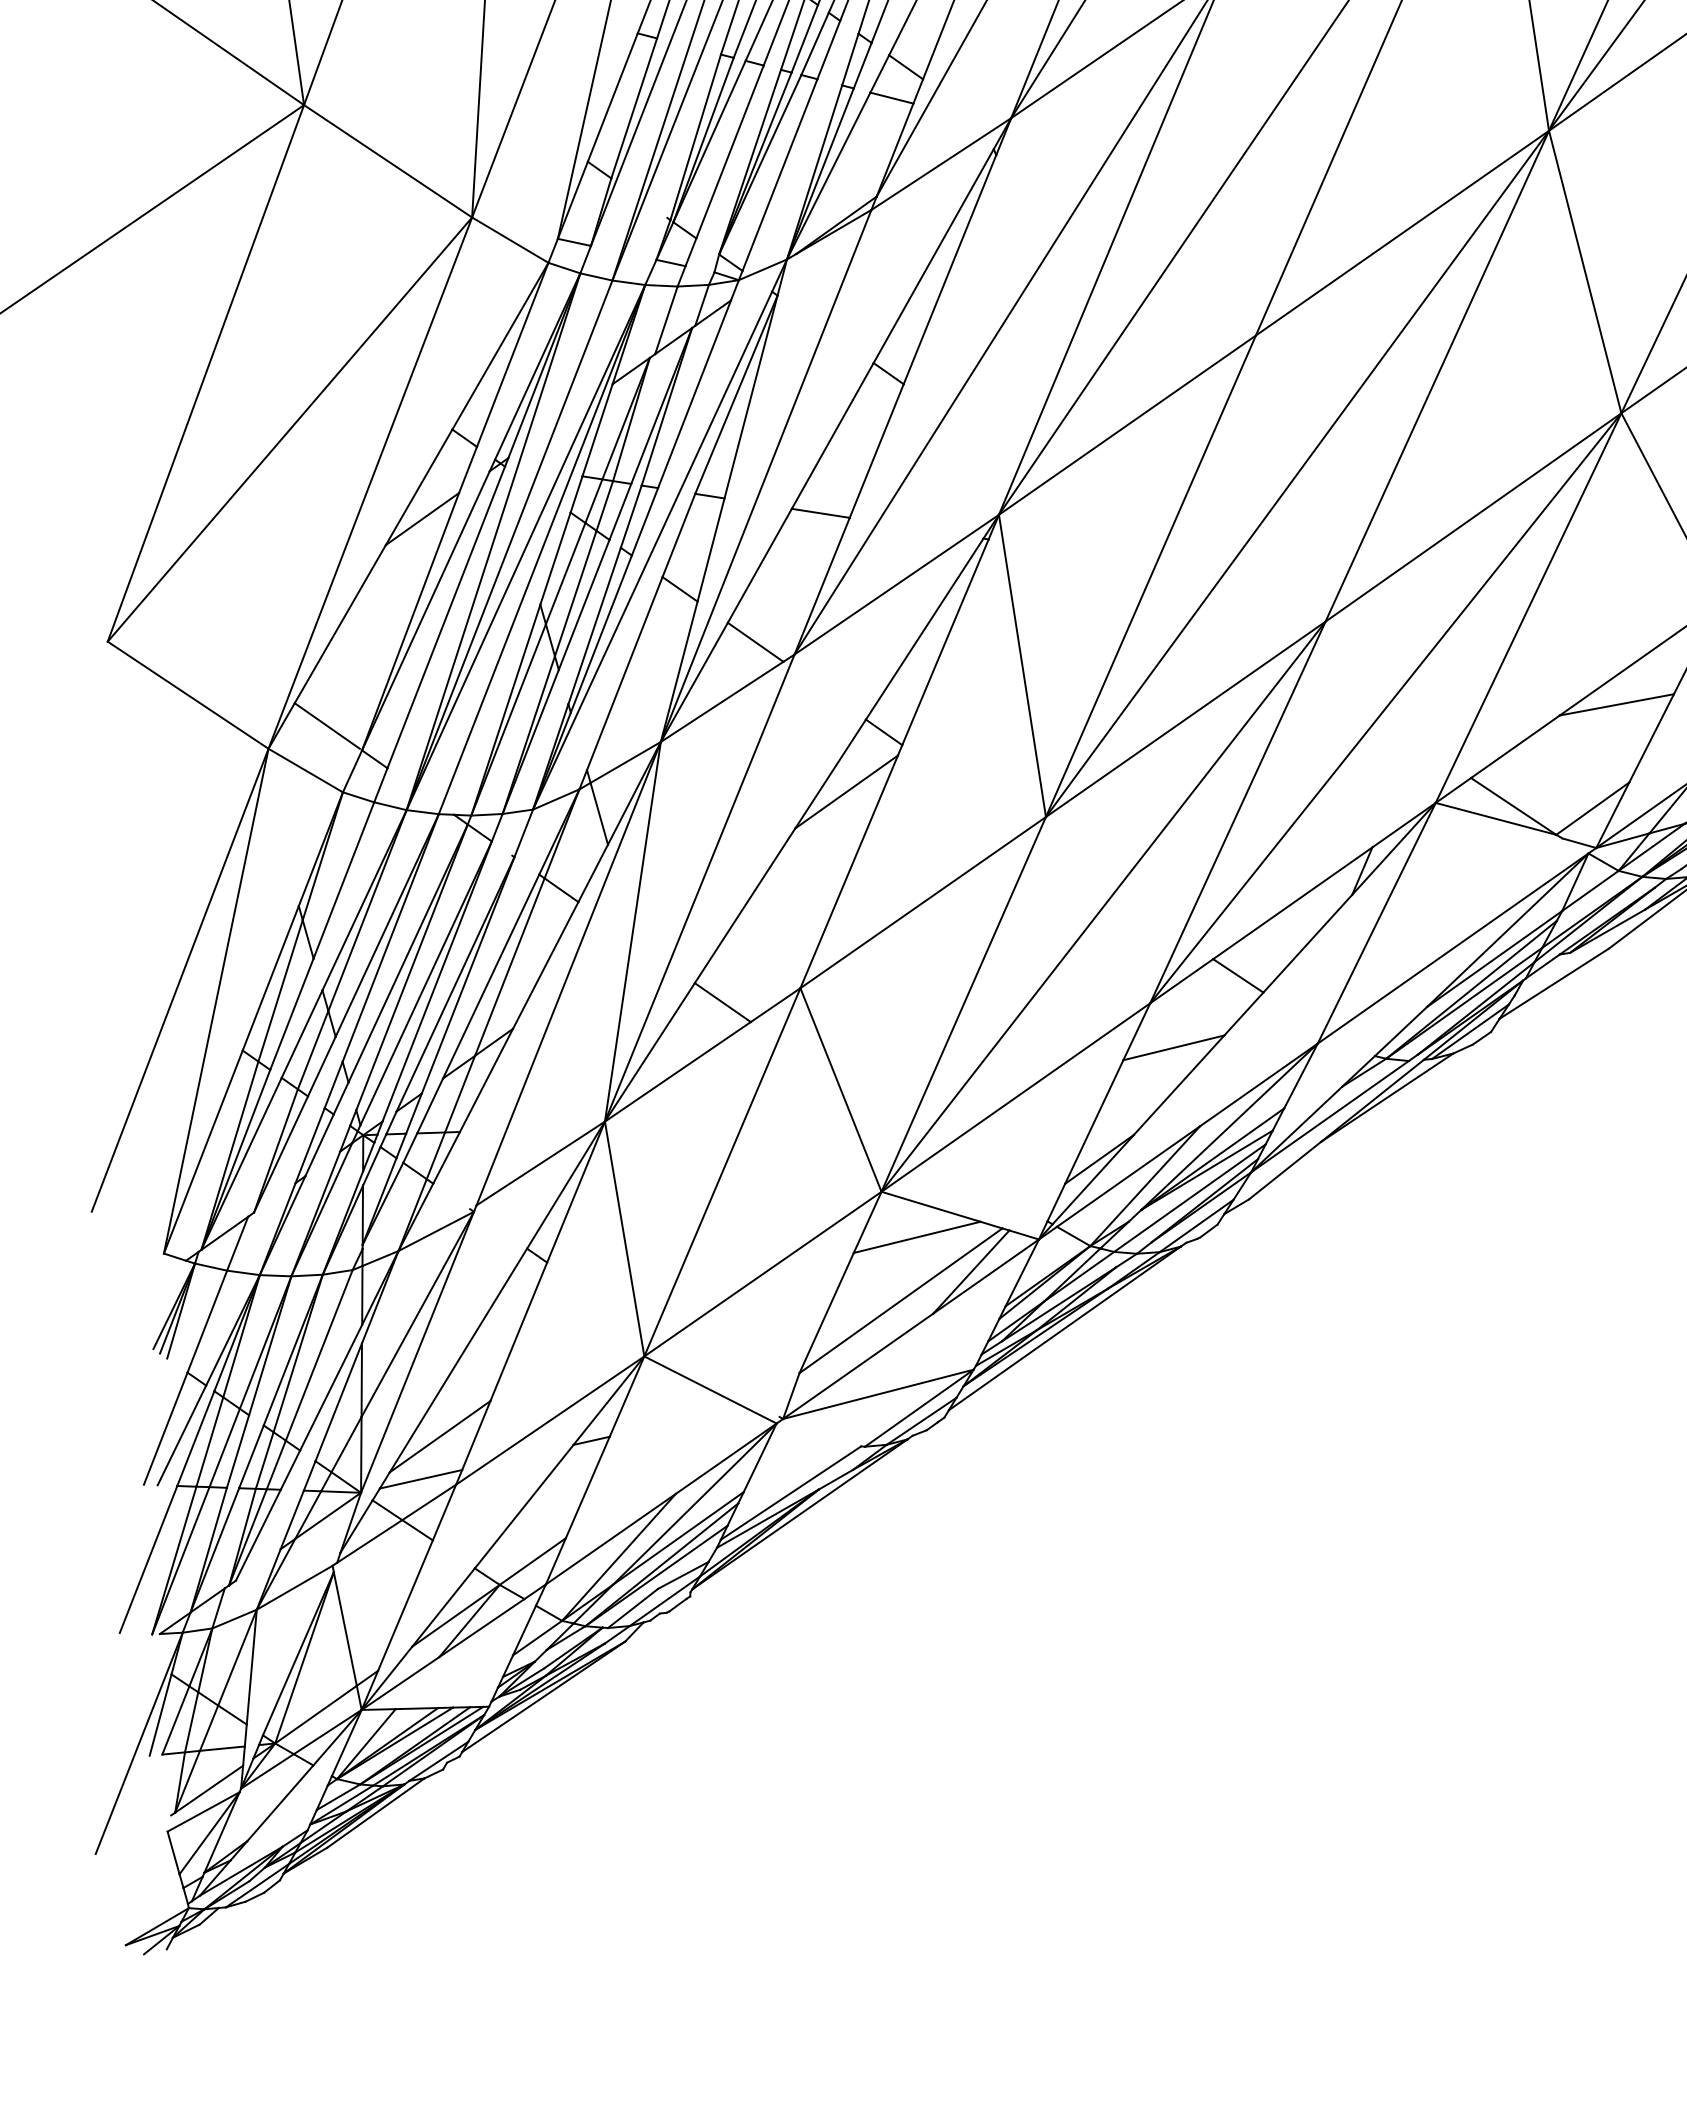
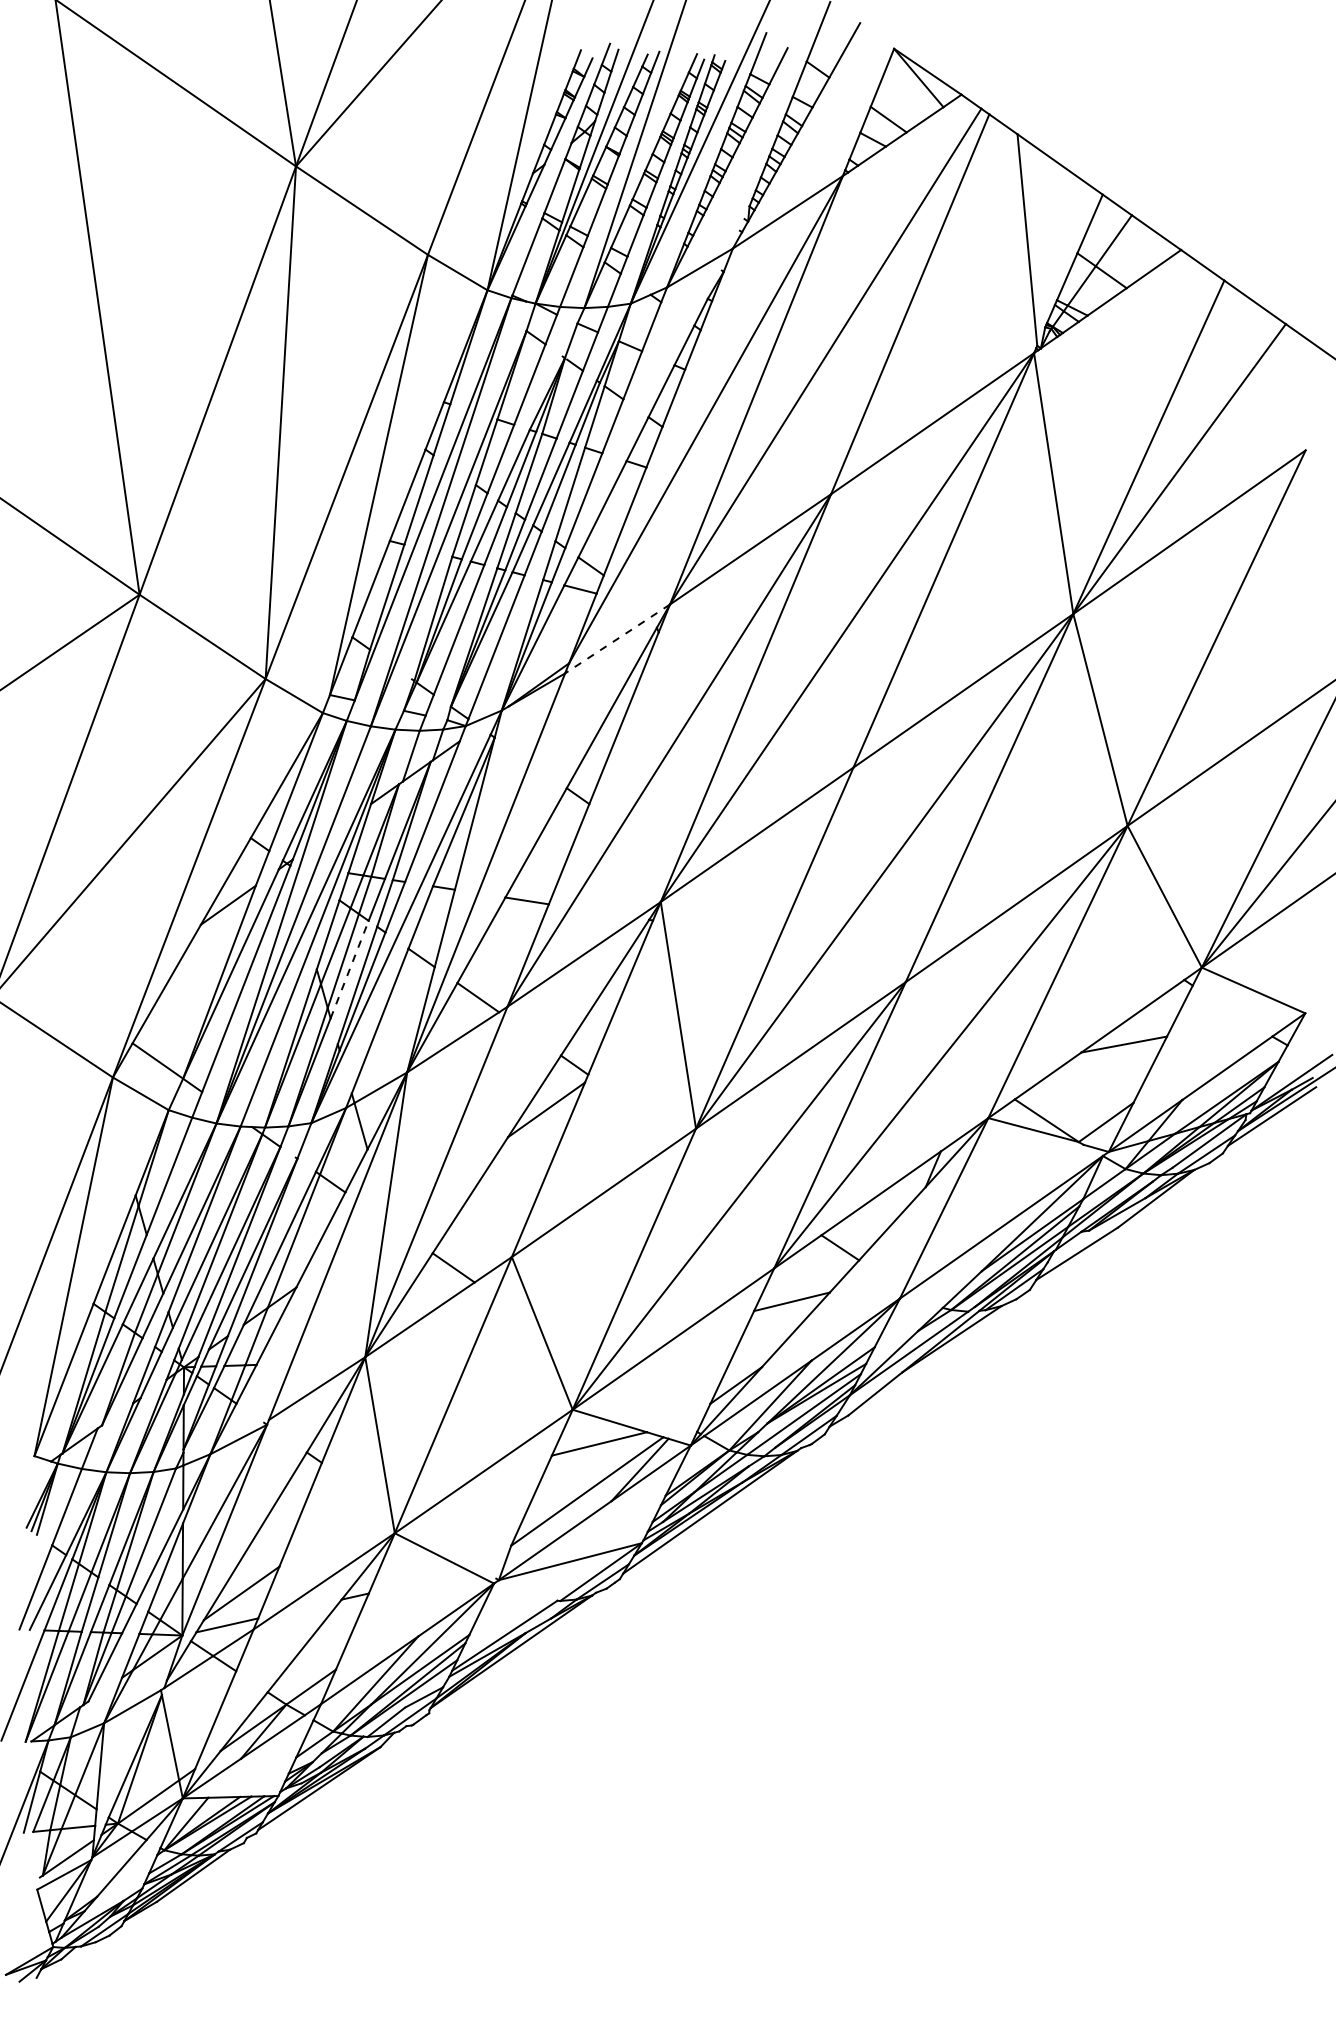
line: (941, 163) -> (617, 638), solid -> dashed
line: (583, 604) -> (349, 969), solid -> dashed

